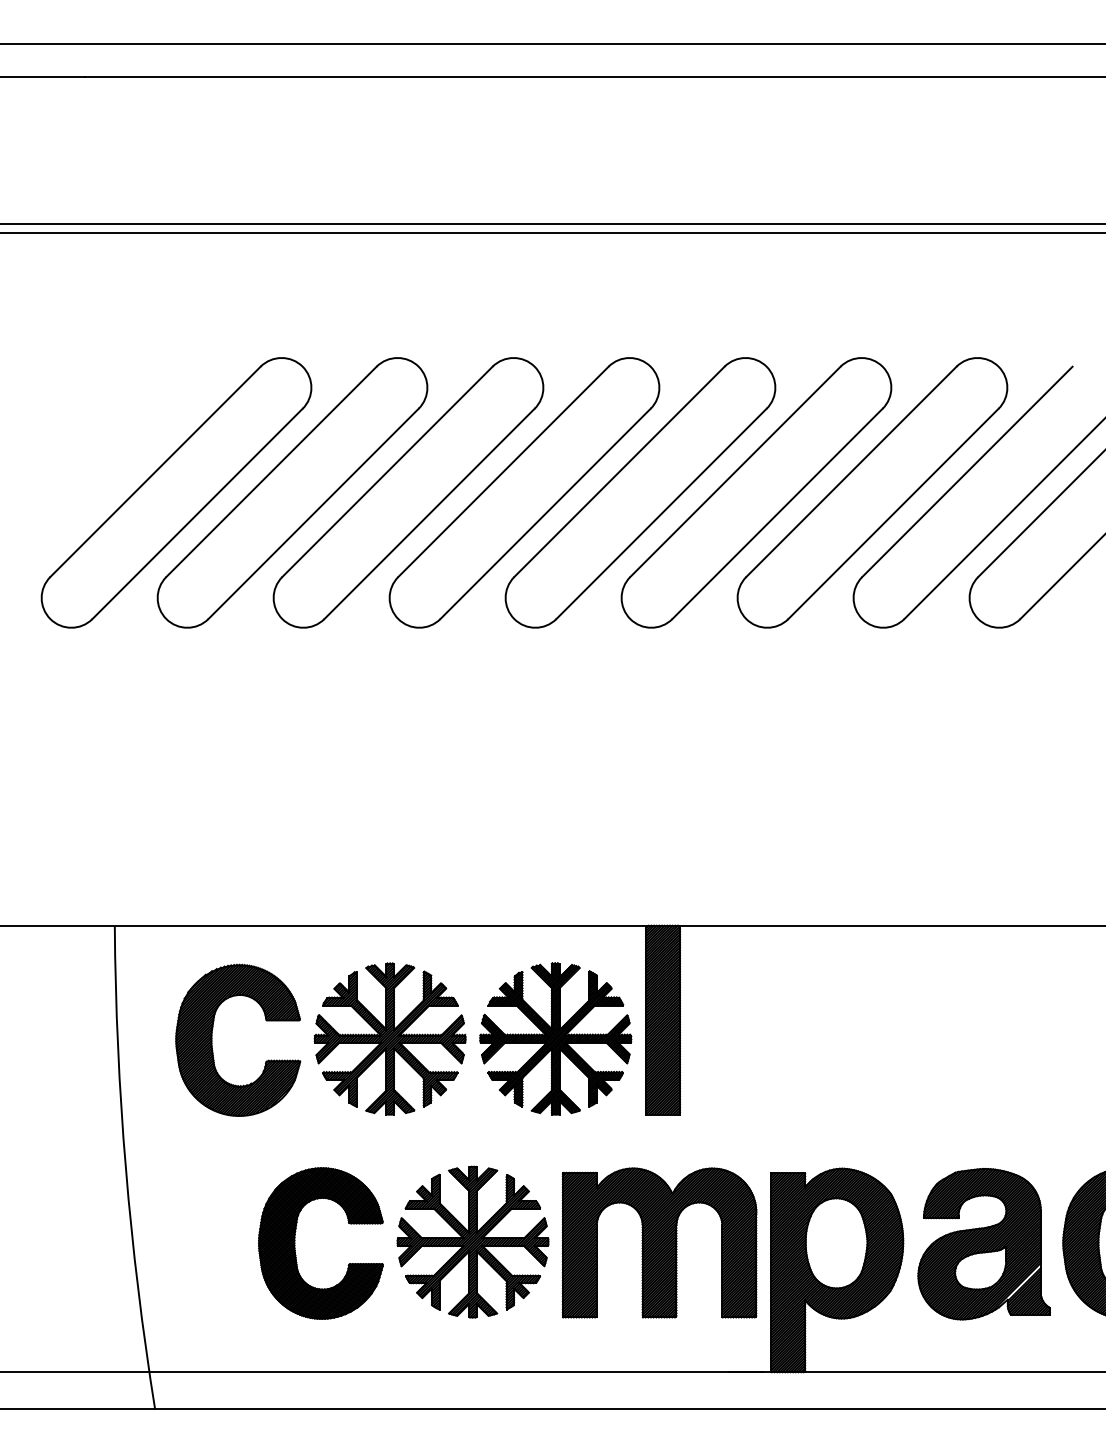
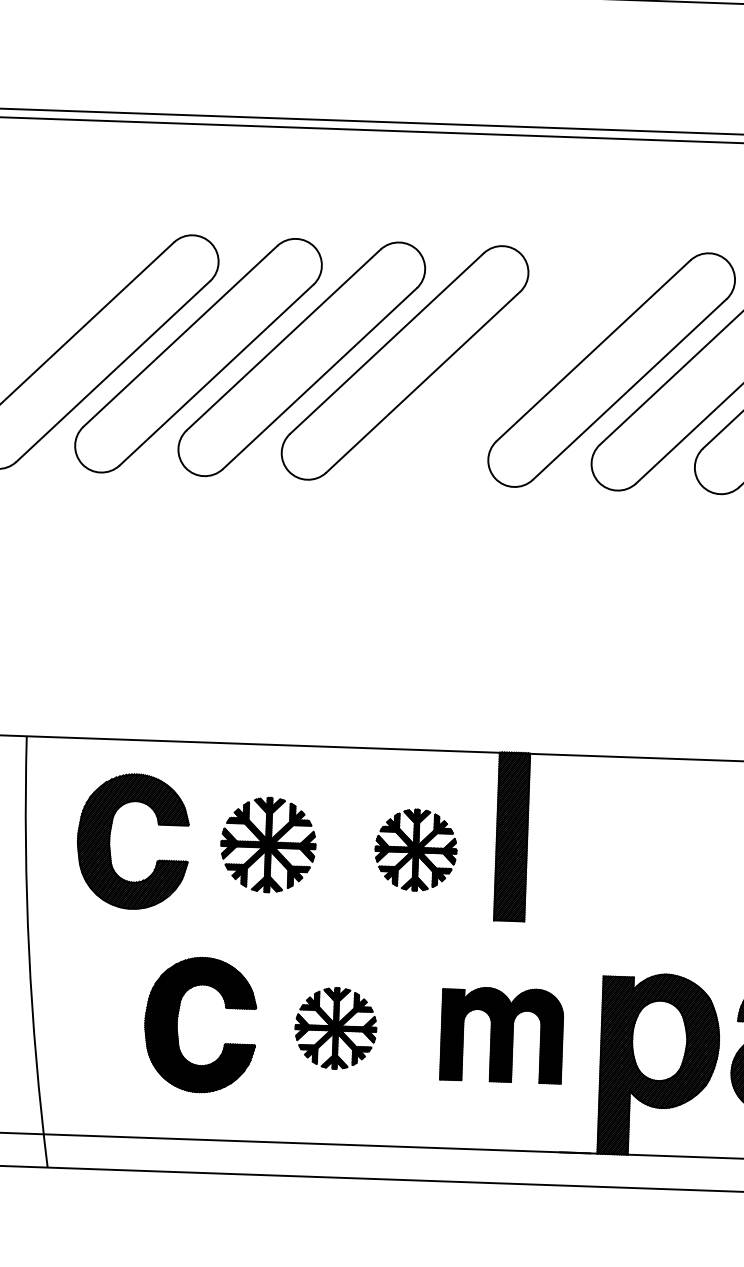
part: (640, 492) -> (508, 366), removed
part: (389, 1038) -> (267, 844), size x0.7
part: (555, 1038) -> (415, 849), size x0.6
part: (472, 1241) -> (335, 1027), size x0.6
part: (659, 1242) -> (501, 1034), size x0.7

